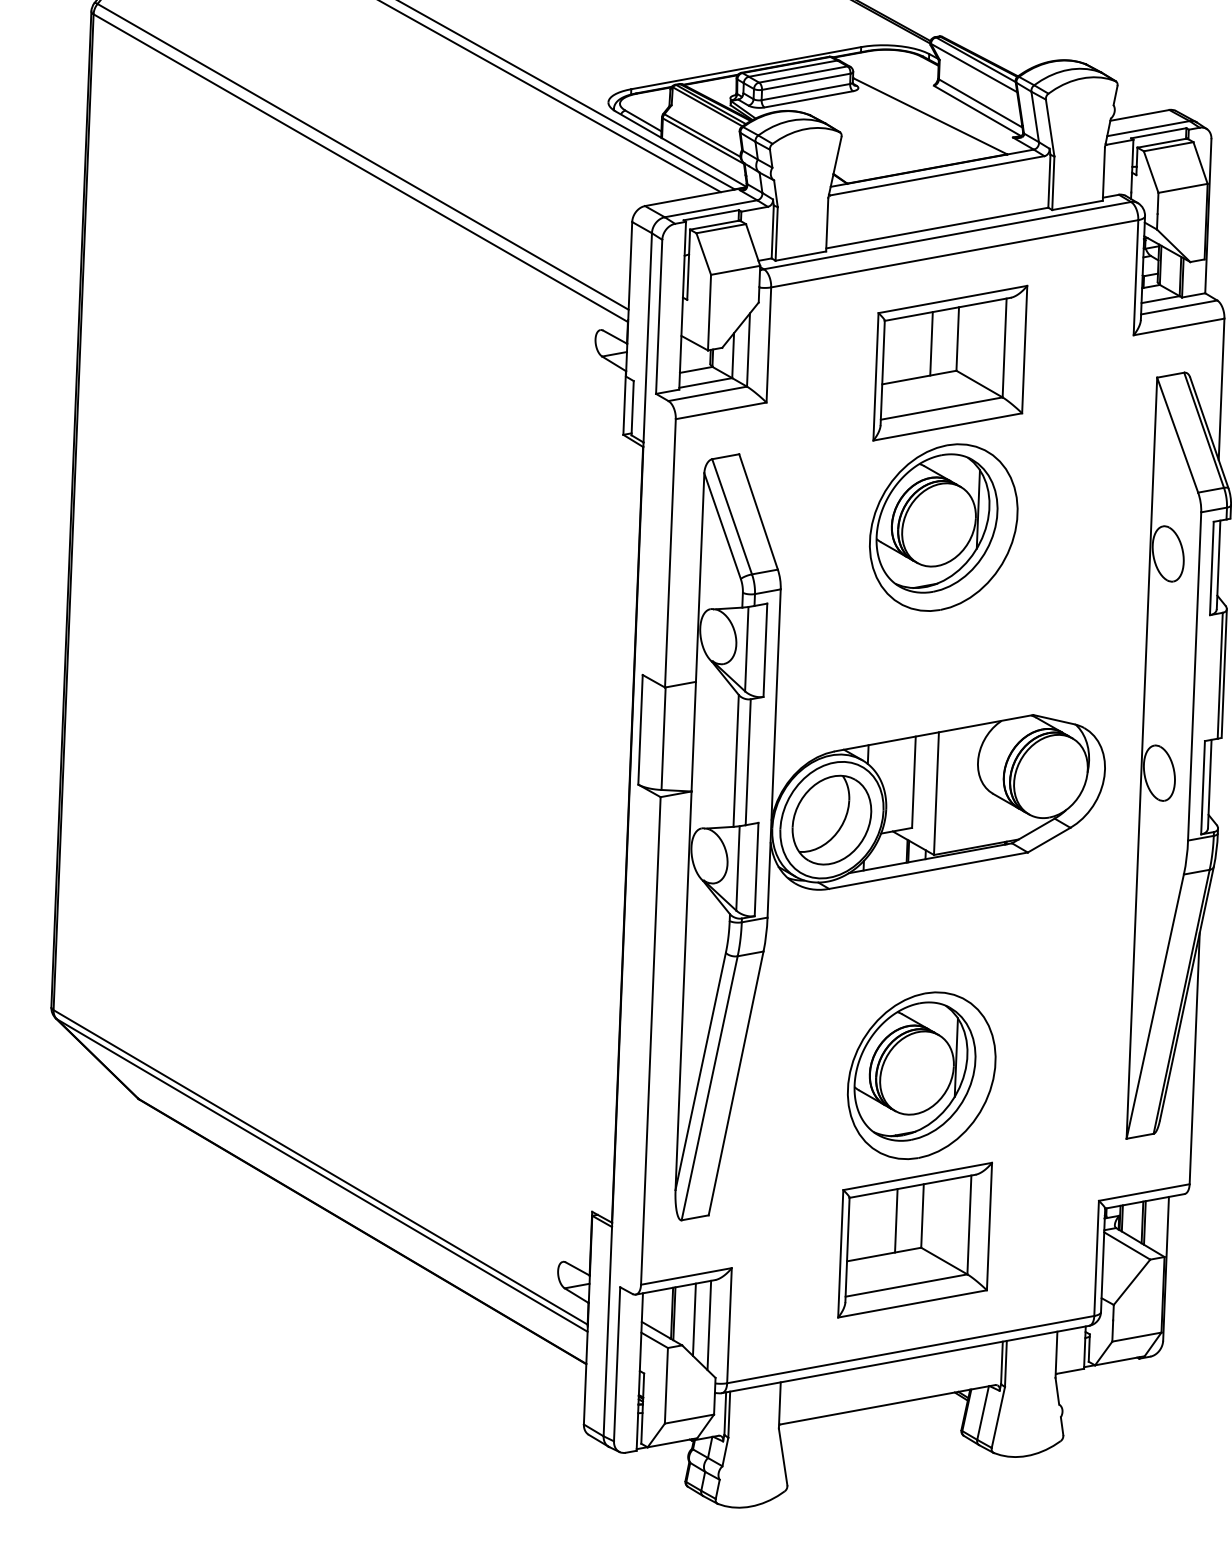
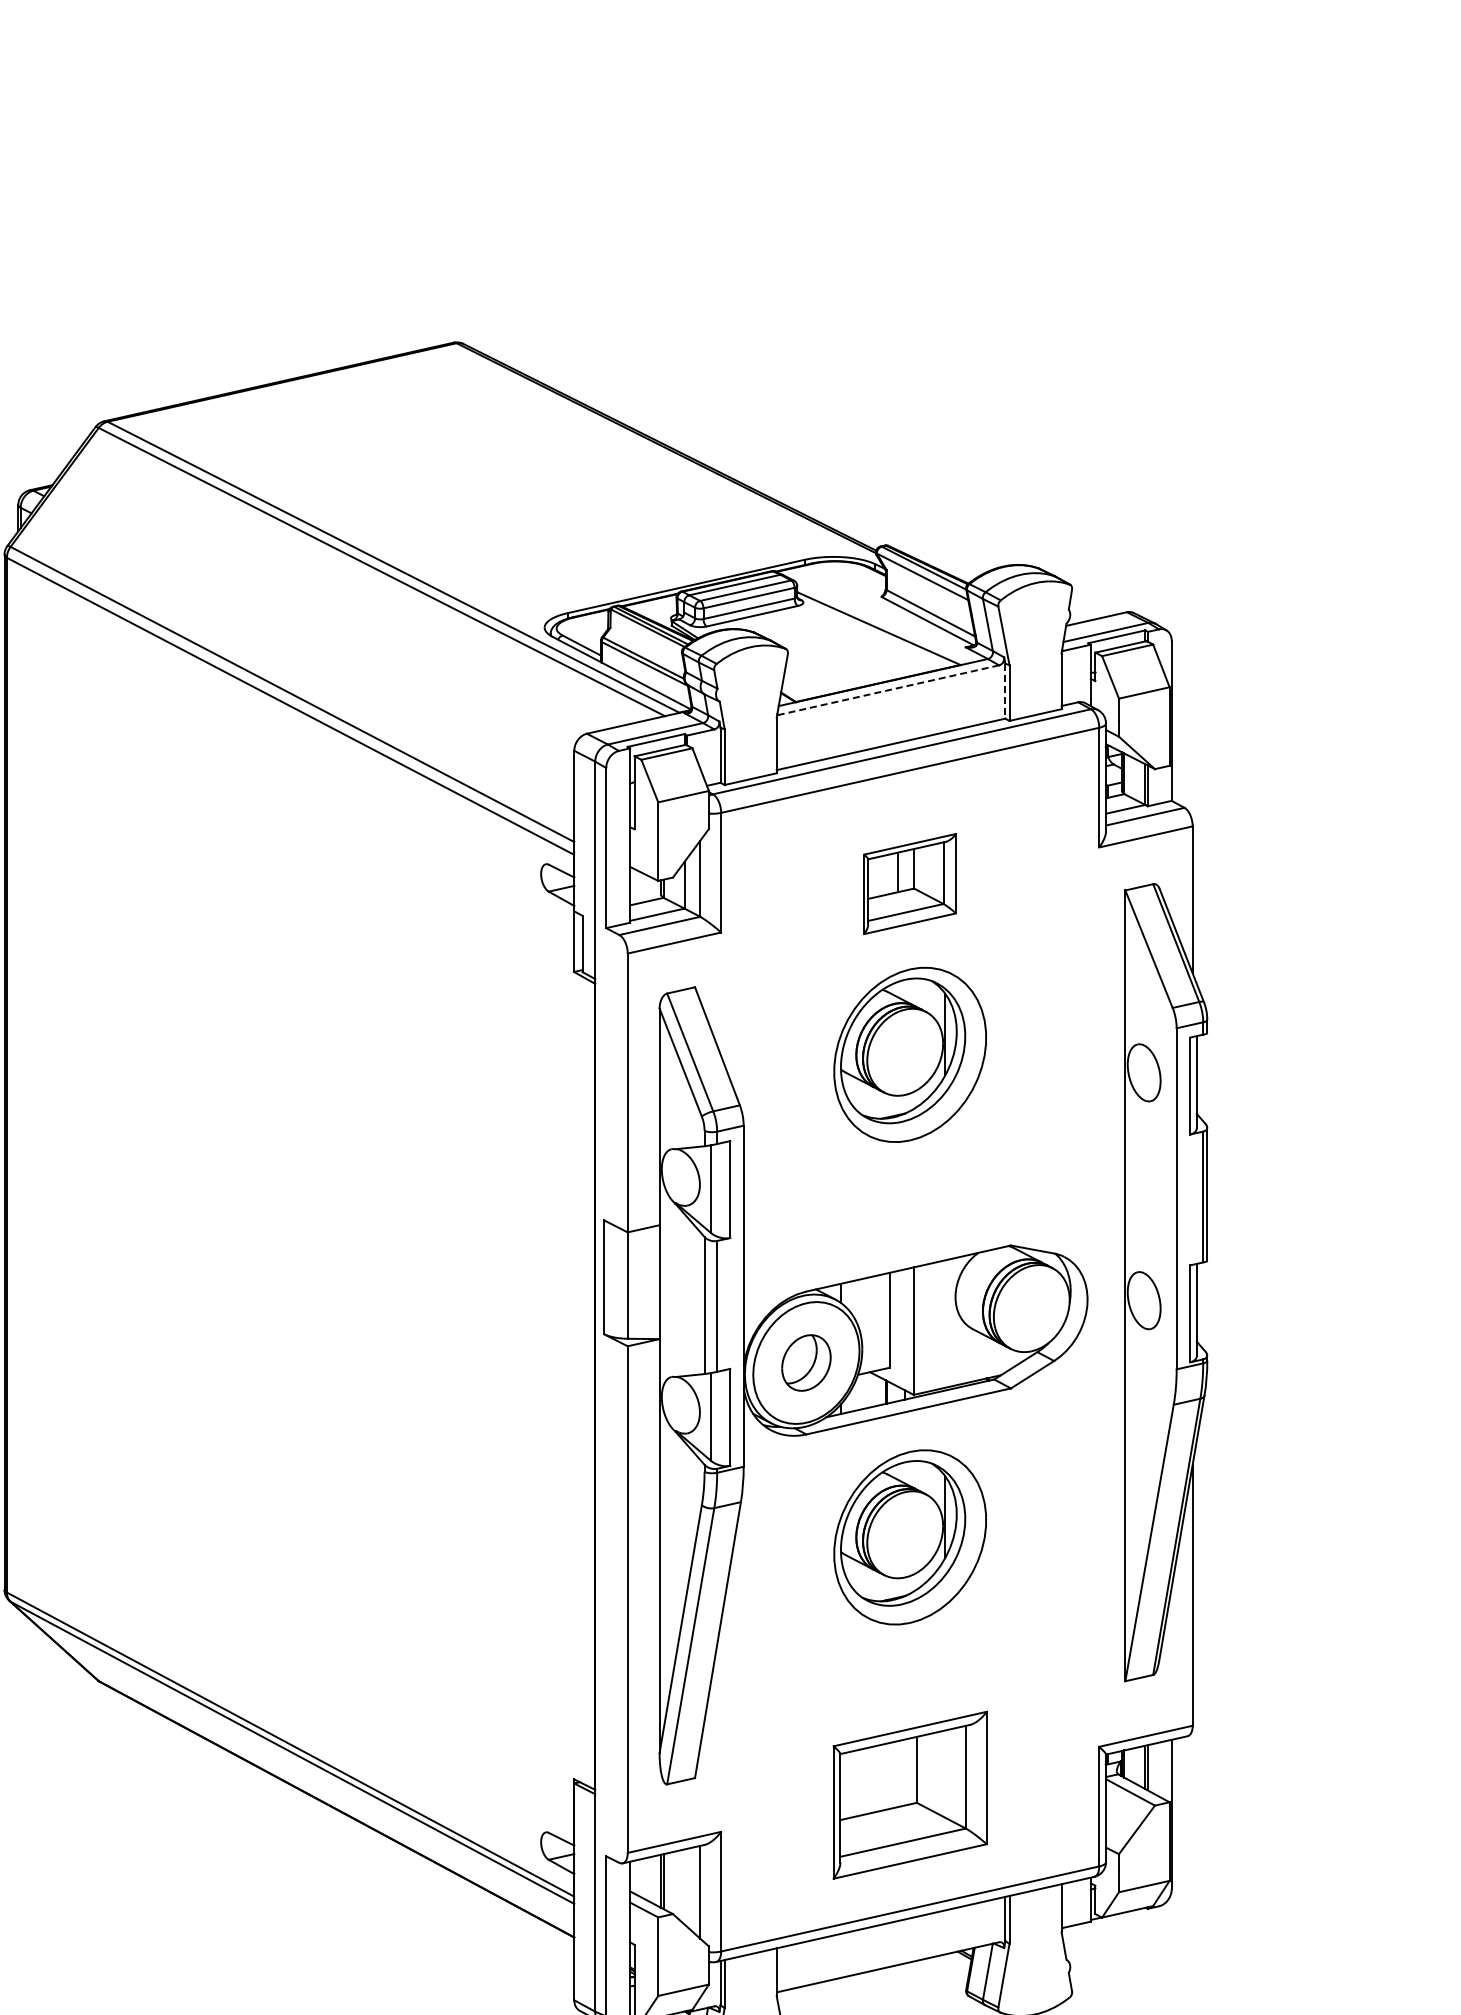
line: (936, 176) -> (888, 690), solid -> dashed
line: (1049, 181) -> (1005, 691), solid -> dashed
part: (949, 362) -> (909, 883), size x0.6
part: (832, 819) -> (806, 1362), size x0.6
part: (921, 1075) -> (909, 1537), moved
line: (895, 1220) -> (889, 1775), removed
line: (694, 1319) -> (684, 1886), removed

